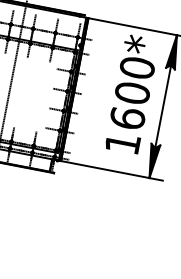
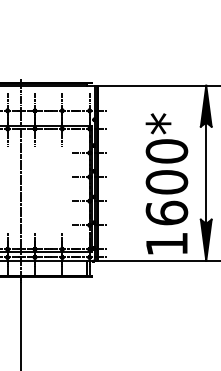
text: (131, 94) -> (166, 183), moved

